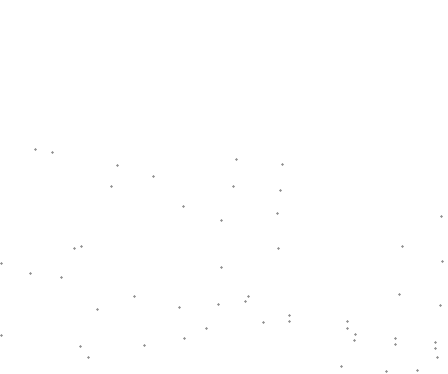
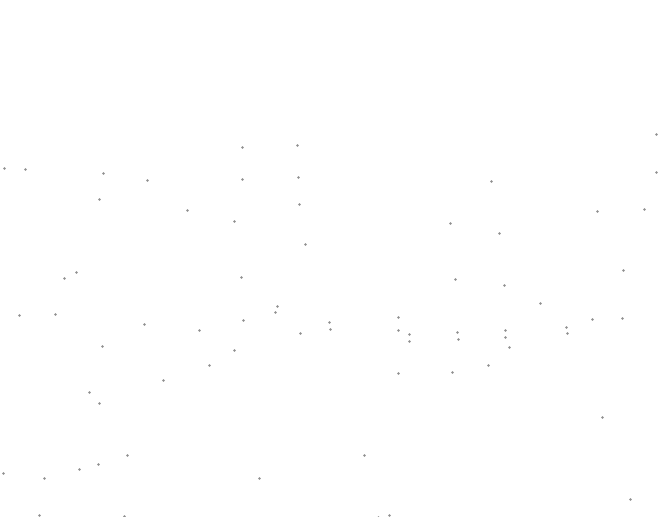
part: (78, 246) -> (70, 275), size x1.6
part: (347, 325) -> (398, 324), size x1.6

